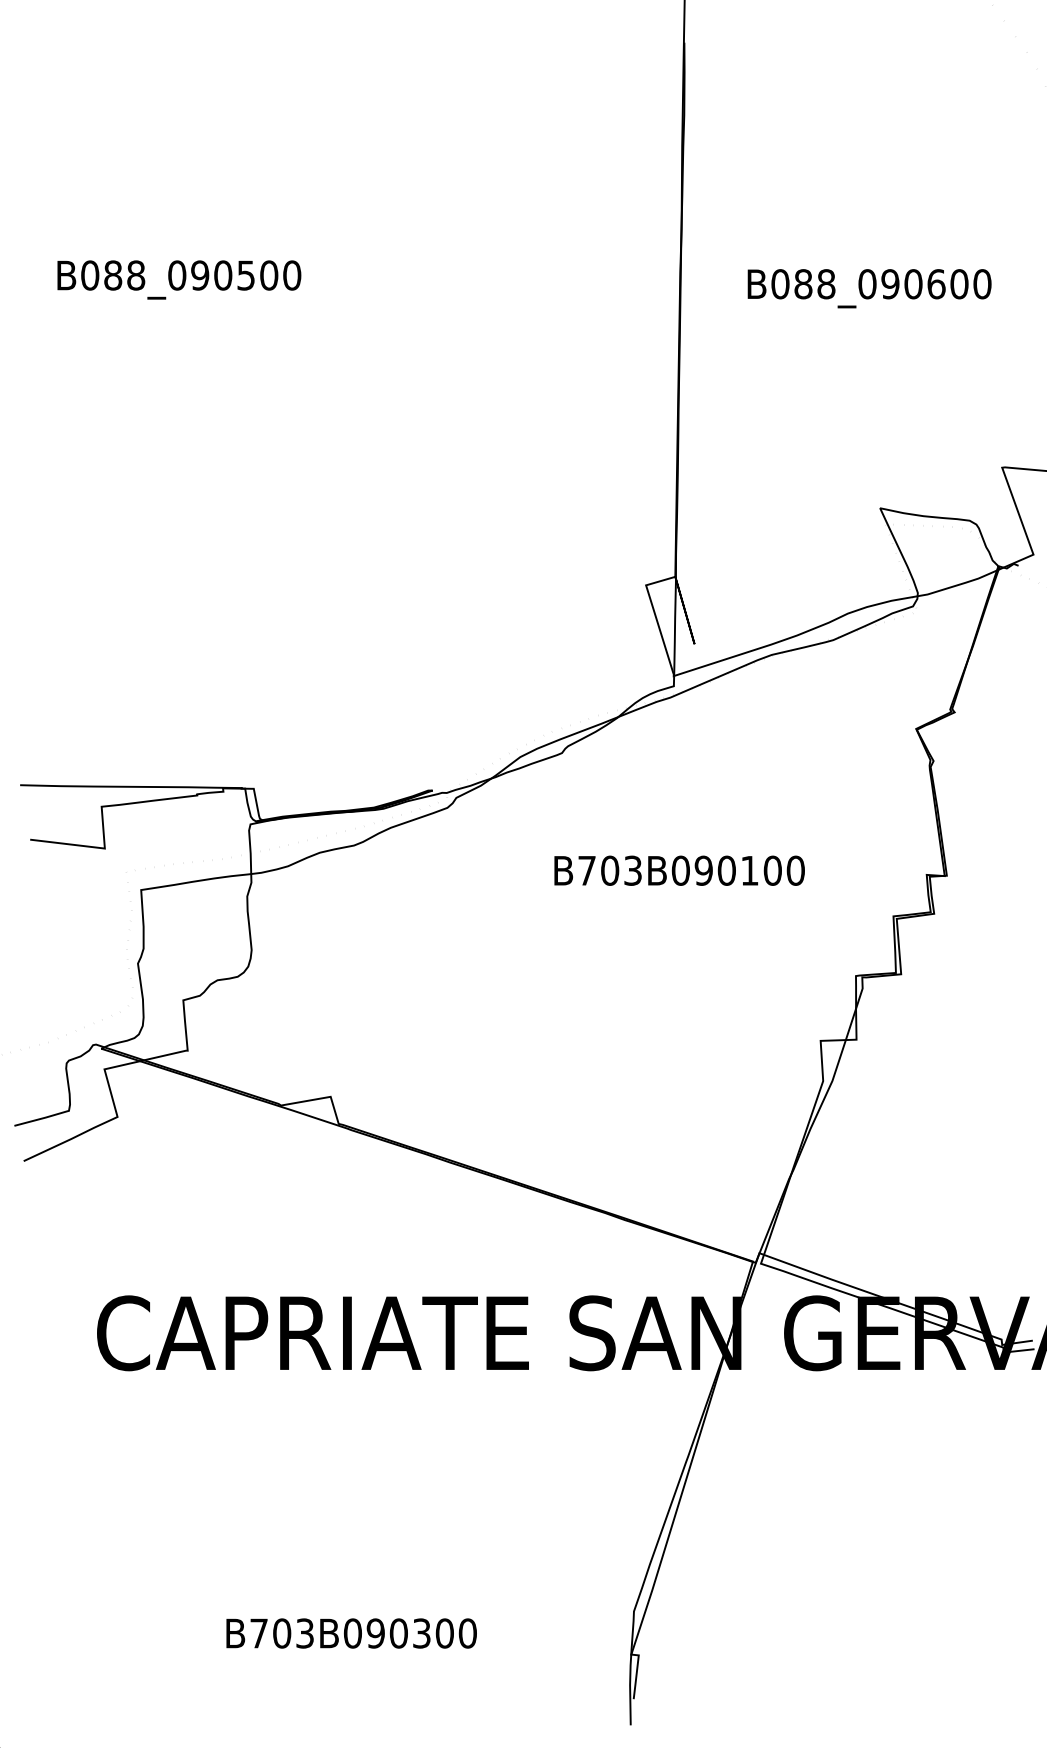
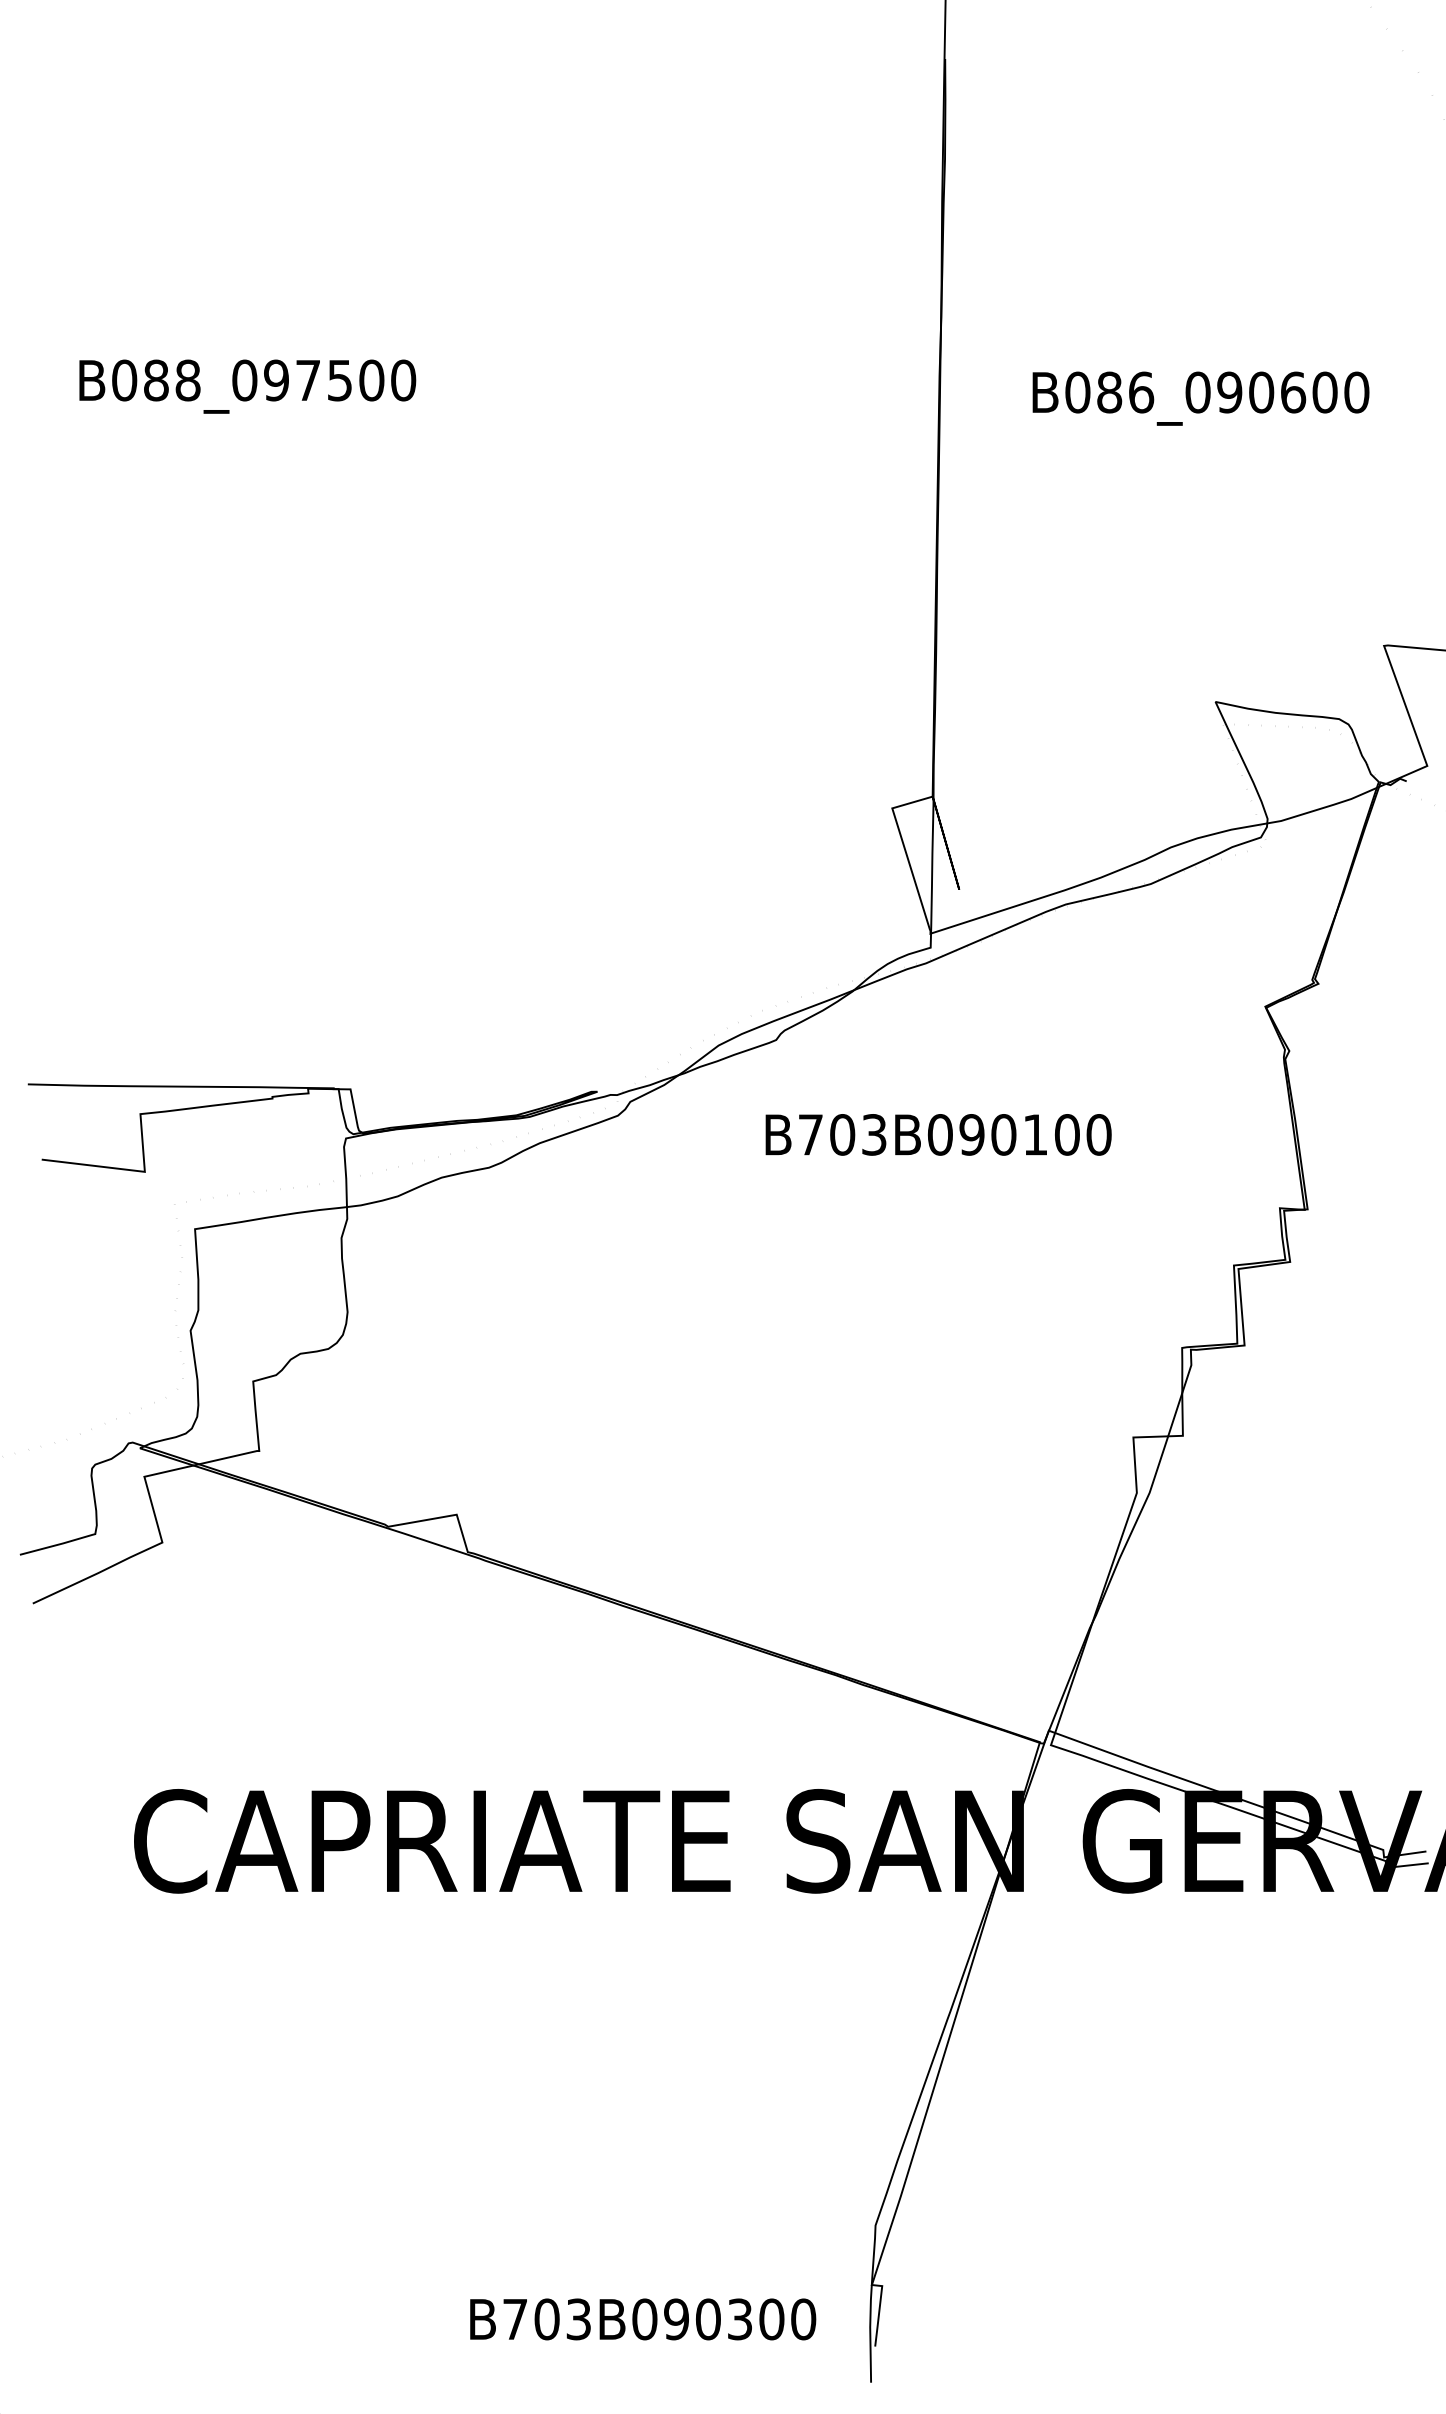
text: (223, 275) -> (308, 380), B088_090500 -> B088_097500
text: (826, 284) -> (1141, 392), B088_090600 -> B086_090600
text: (679, 870) -> (938, 1134), moved
text: (351, 1633) -> (642, 2319), moved

